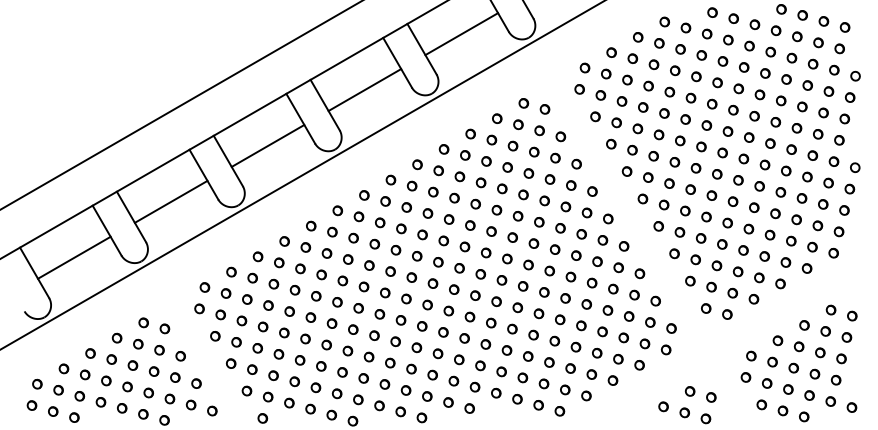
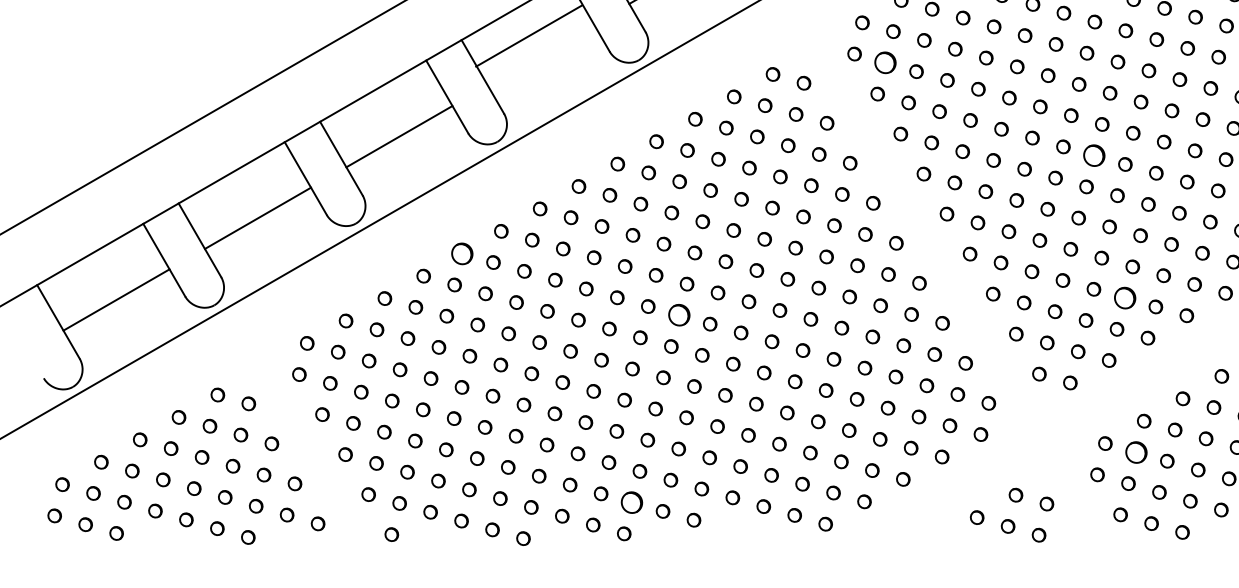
line: (364, 90) -> (528, 36), moved
part: (600, 95) -> (885, 62), size x1.6
part: (743, 158) -> (1093, 154), size x1.6
part: (311, 225) -> (462, 252), size x1.6
part: (764, 256) -> (1124, 298), size x1.6
part: (459, 268) -> (679, 315), size x1.6
part: (772, 361) -> (1136, 451), size x1.6
part: (427, 396) -> (632, 502), size x1.6

